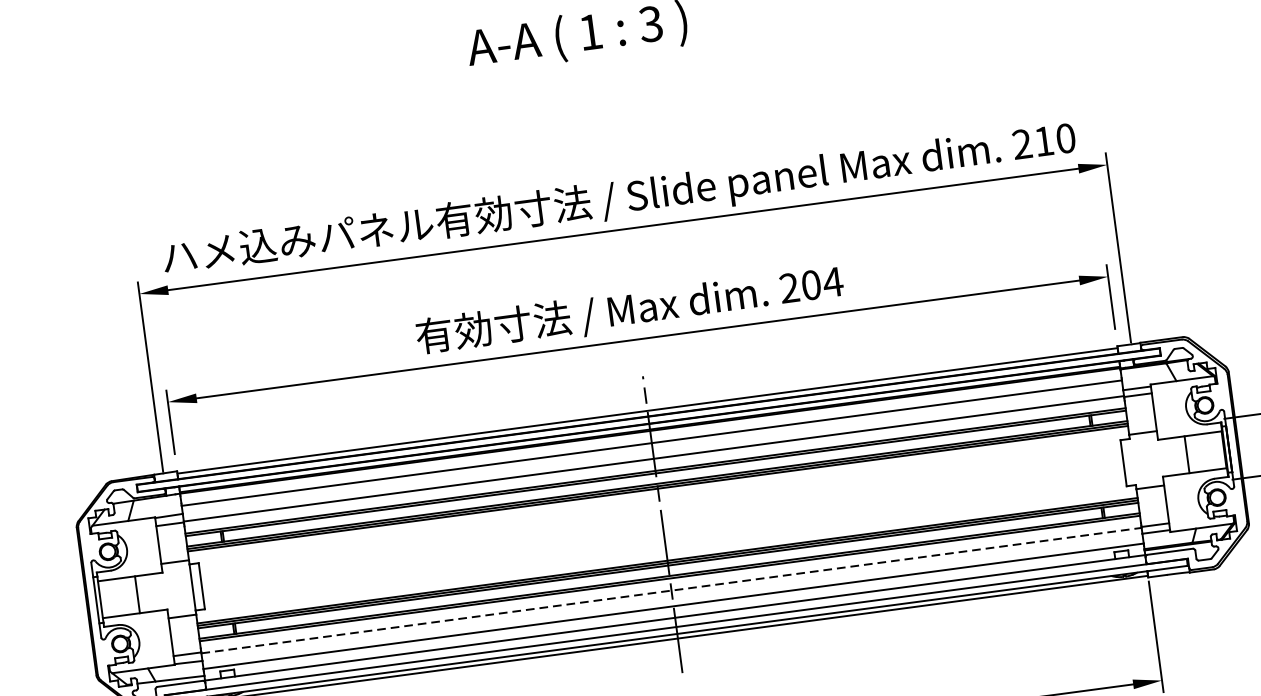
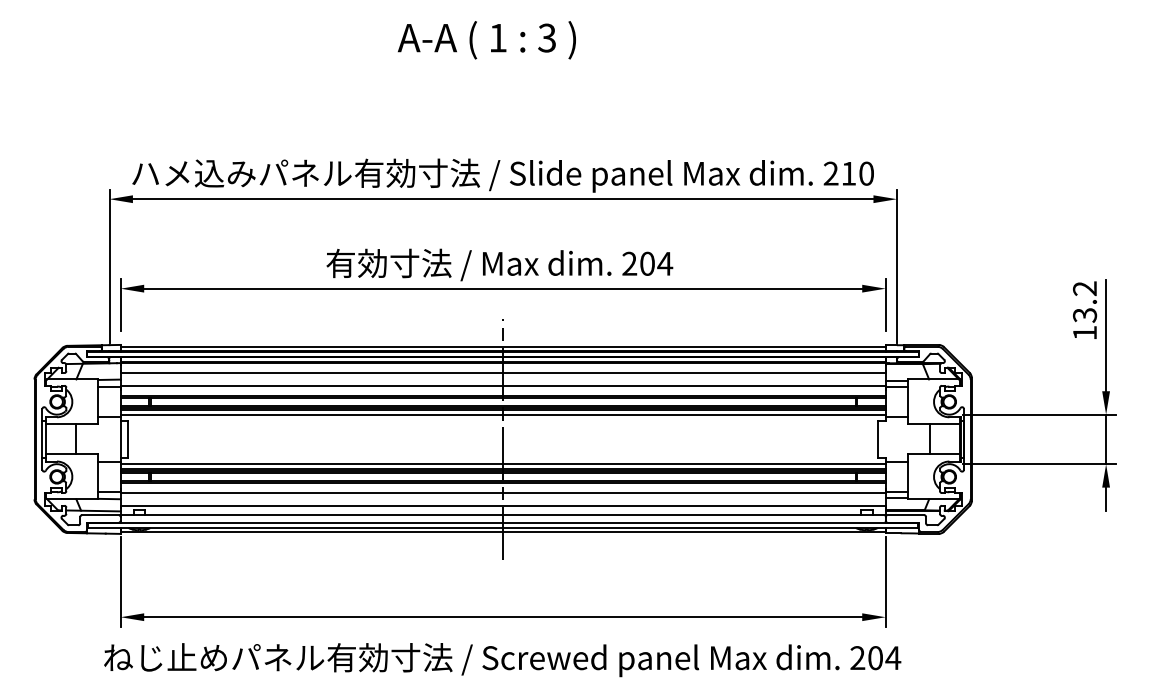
line: (657, 494) -> (502, 414), added
line: (666, 555) -> (502, 464), added
line: (671, 591) -> (503, 493), dashed -> solid

